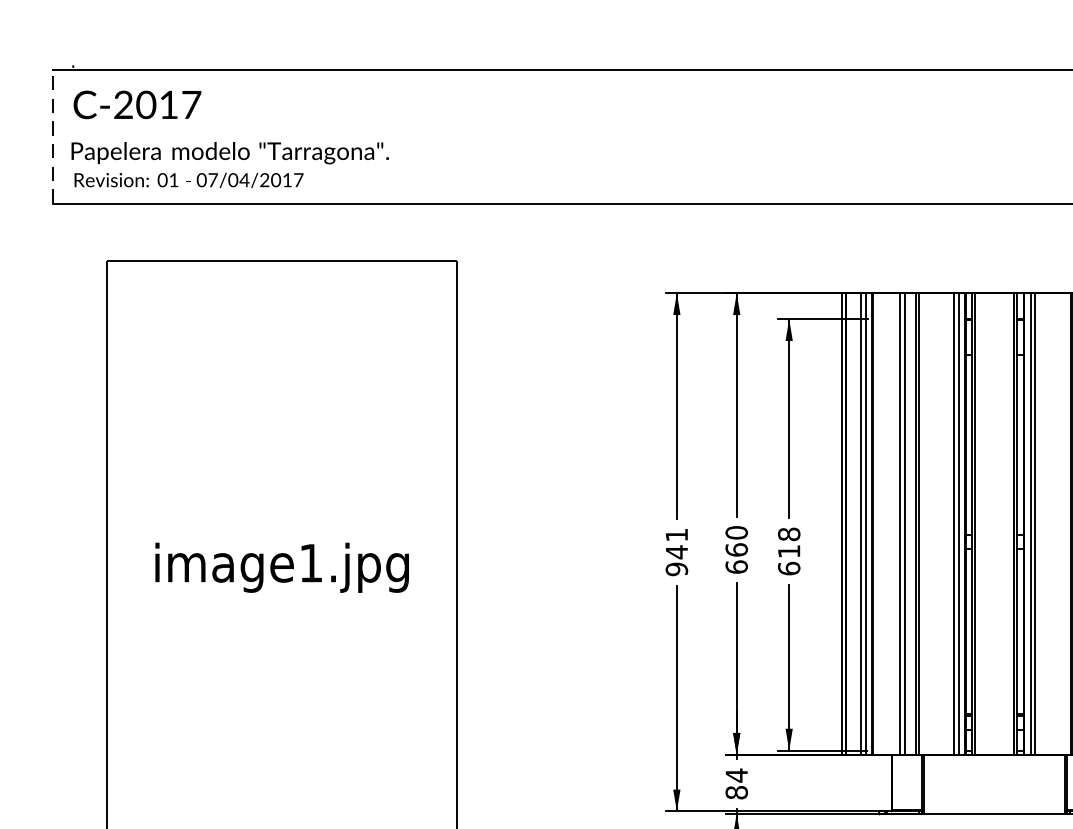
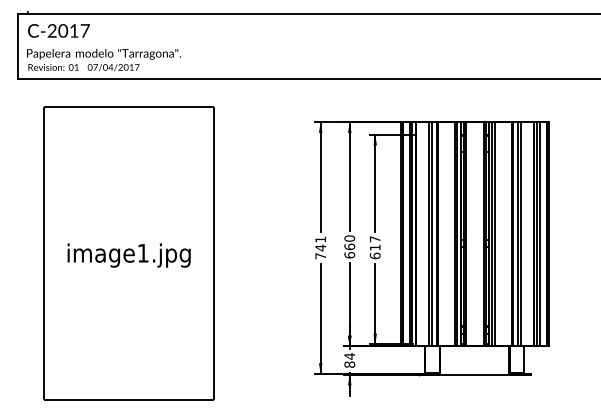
line: (54, 134) -> (18, 45), dashed -> solid
text: (787, 534) -> (374, 239), 618 -> 617
text: (676, 569) -> (320, 256), 941 -> 741

